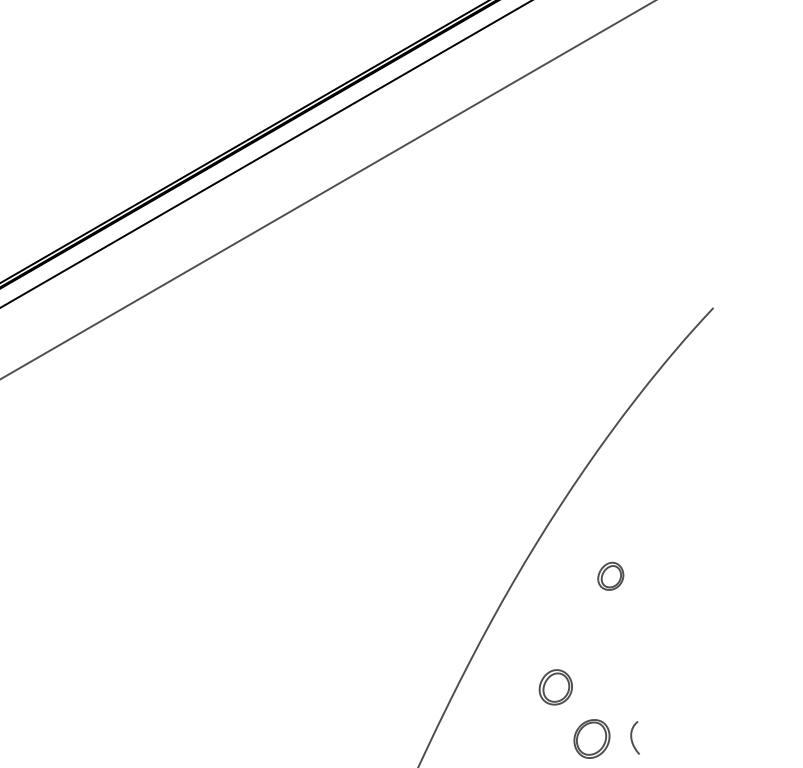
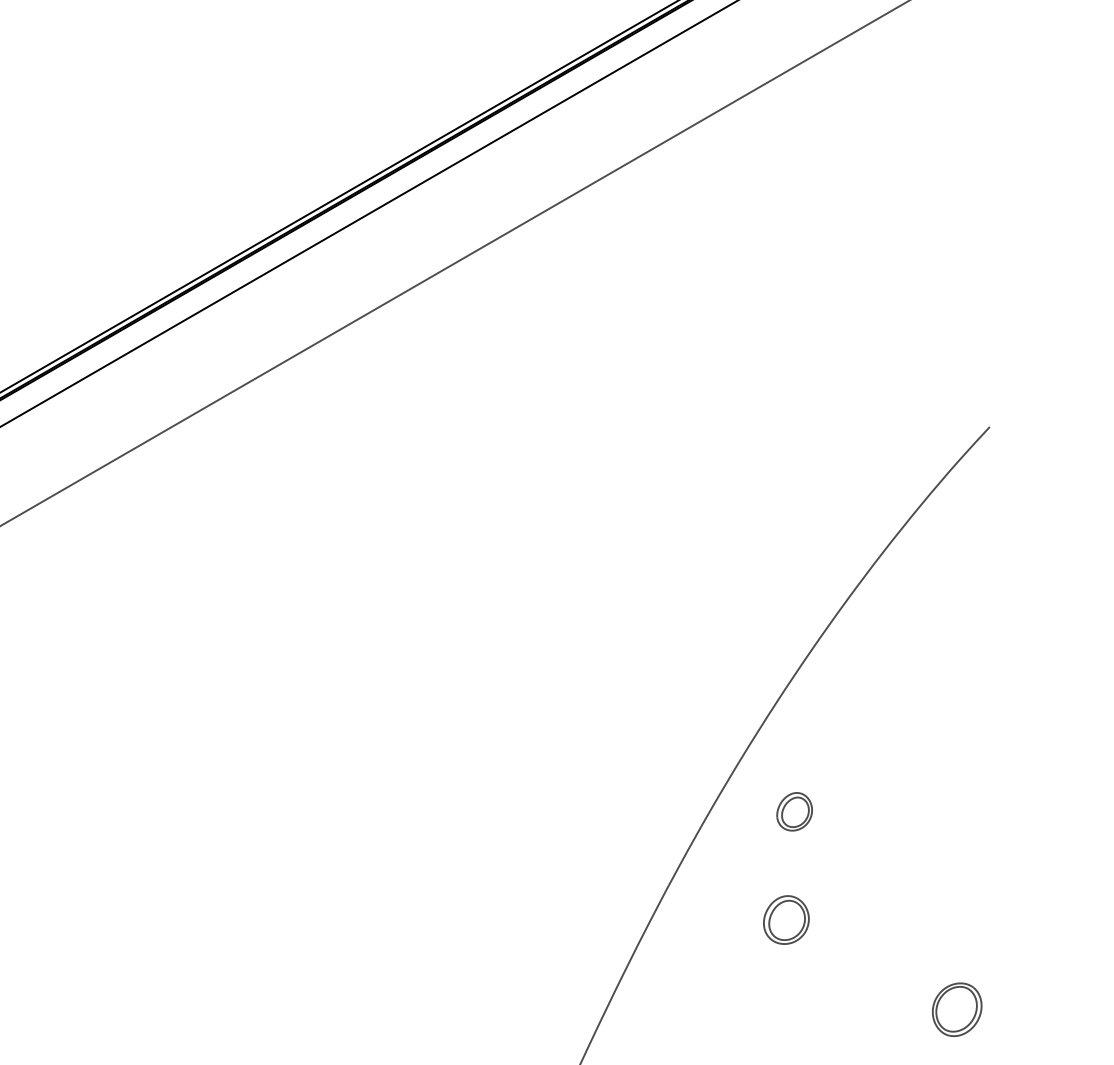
part: (610, 575) -> (794, 810), moved
part: (555, 687) -> (785, 920), moved
curve: (632, 737) -> (877, 1022), removed
part: (591, 738) -> (956, 1009), moved

